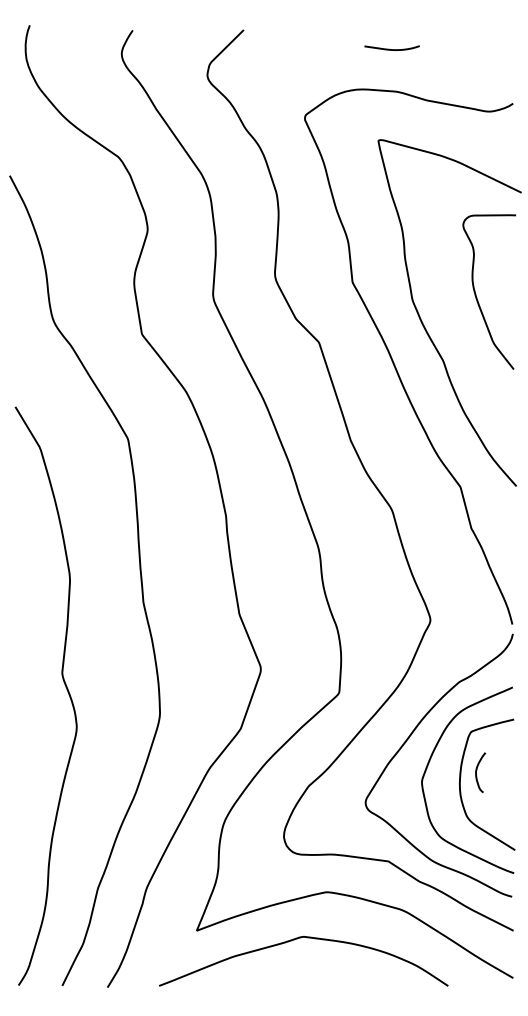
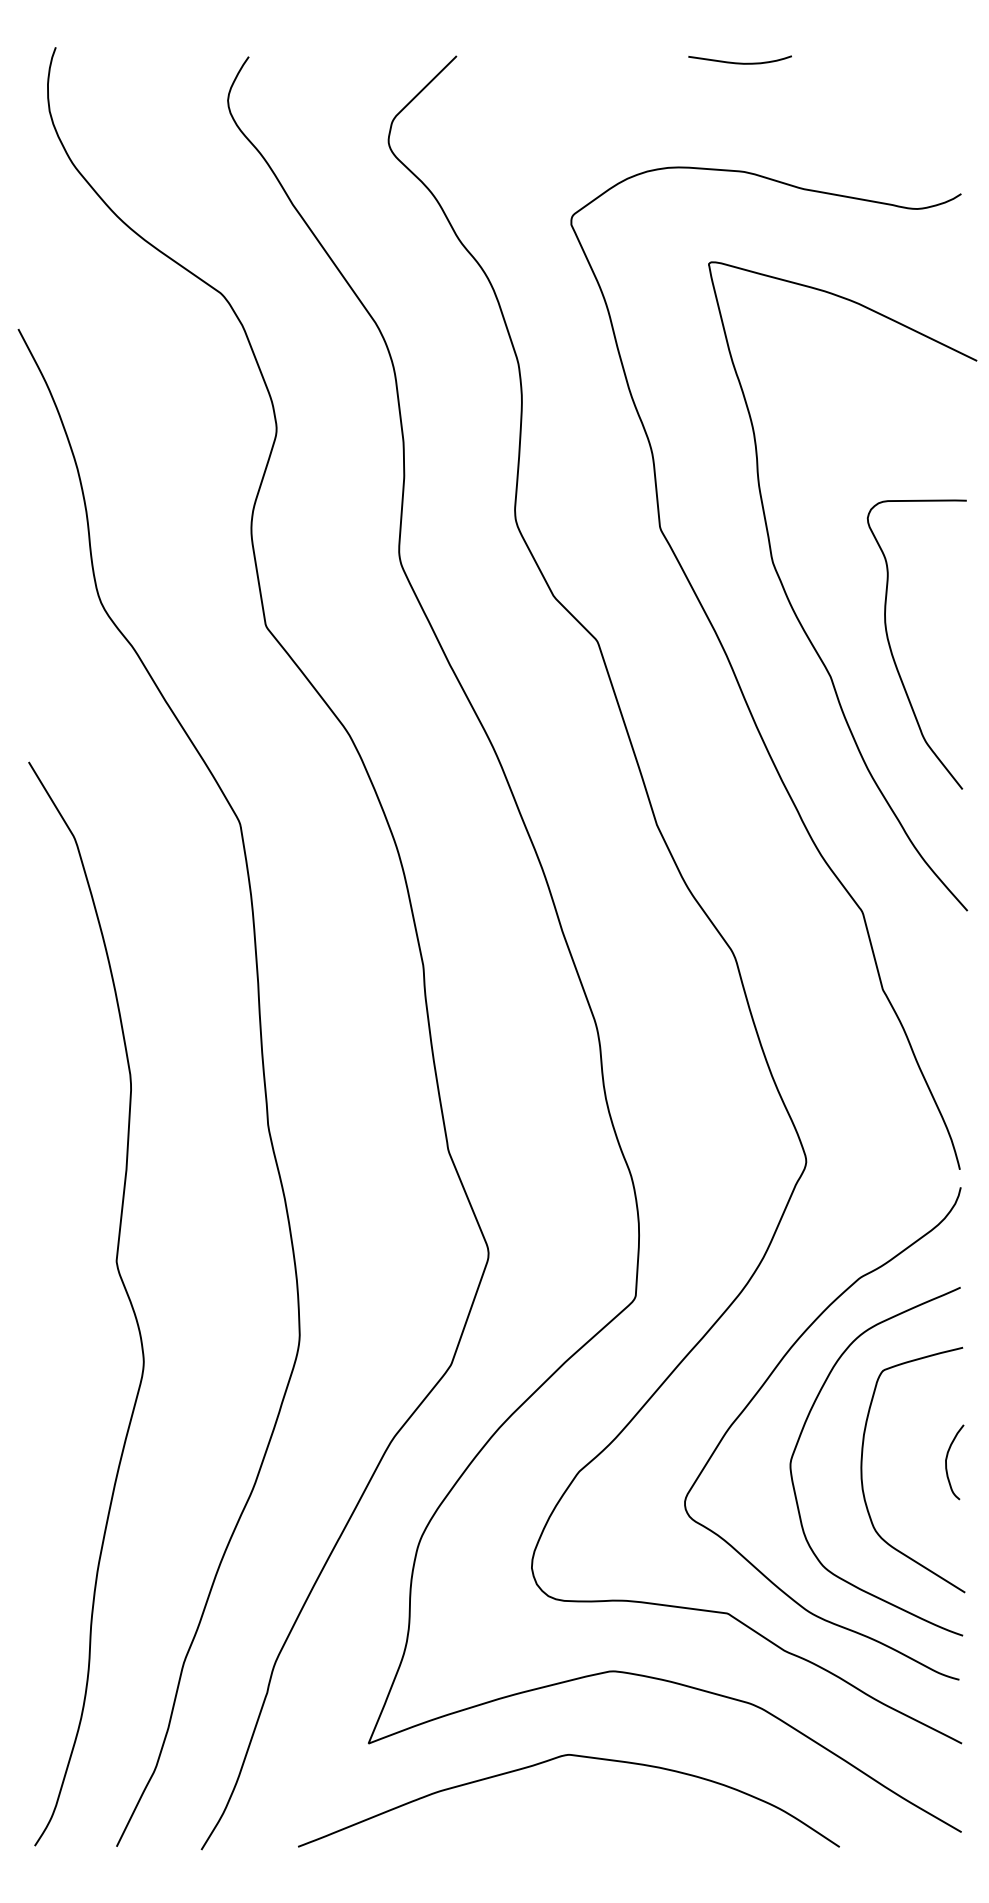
curve: (391, 49) -> (738, 62), moved
curve: (476, 293) -> (892, 647), moved
curve: (477, 770) -> (948, 1458), moved

